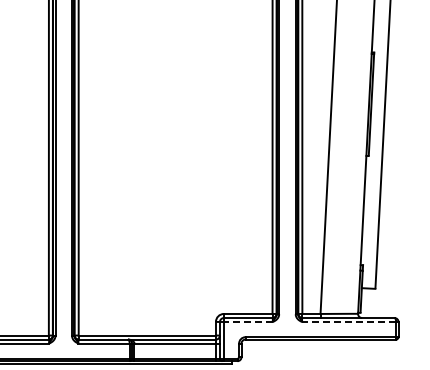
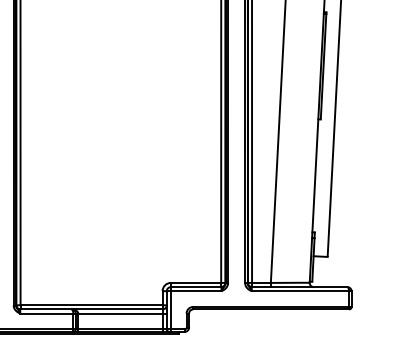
line: (247, 322) -> (195, 291), dashed -> solid
line: (348, 322) -> (299, 291), dashed -> solid

